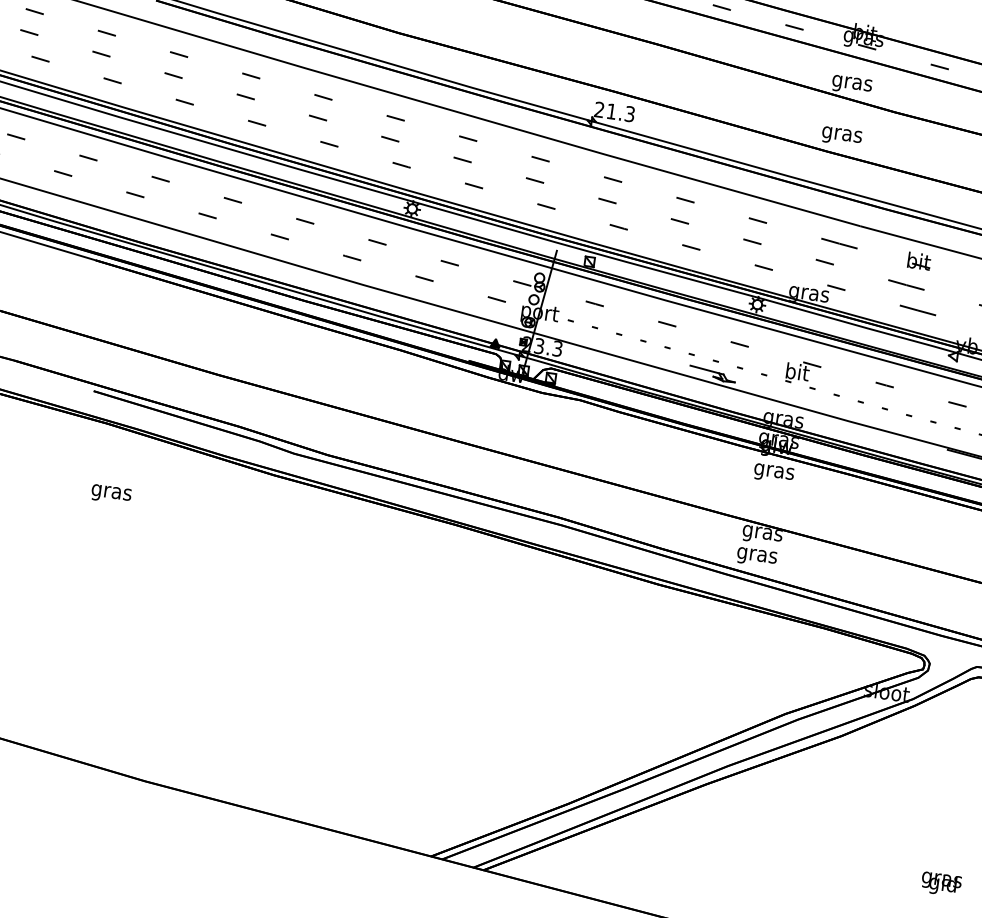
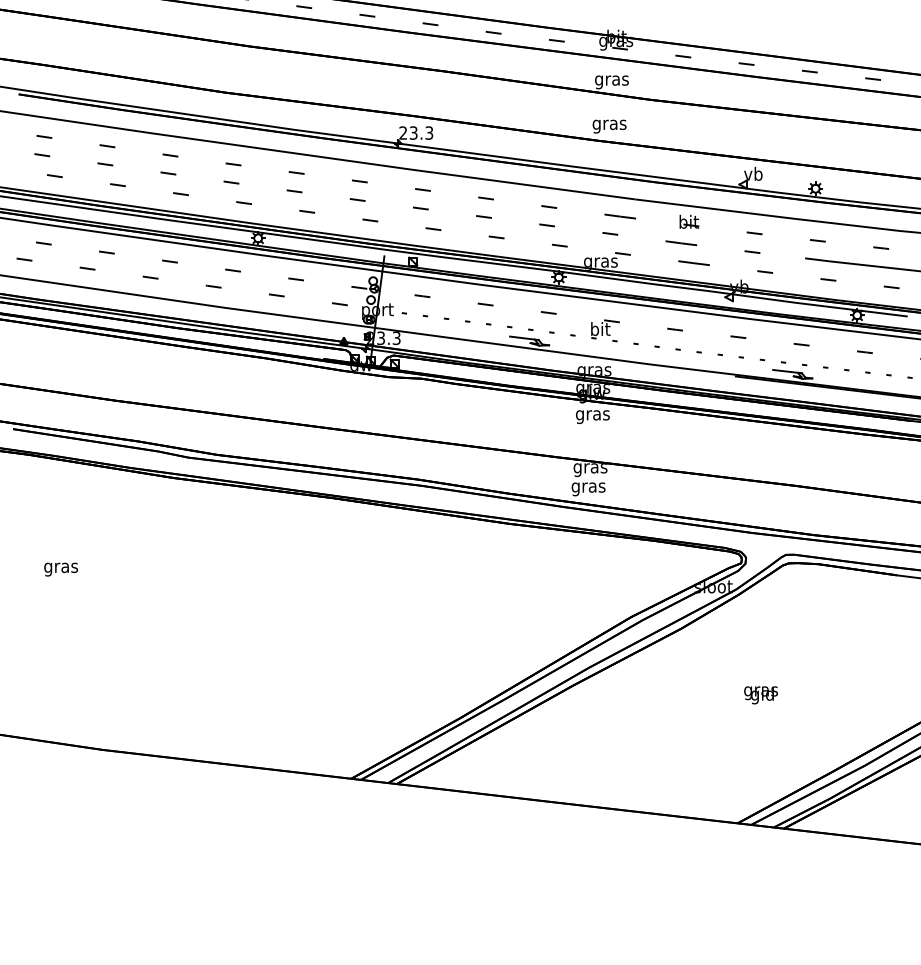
text: (611, 110) -> (413, 132), 21.3 -> 23.3
text: (110, 494) -> (60, 569), moved
text: (940, 884) -> (760, 695), moved

